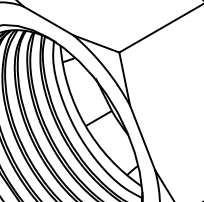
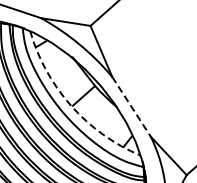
arc: (85, 125) -> (71, 106), solid -> dashed
line: (142, 138) -> (131, 107), solid -> dashed

